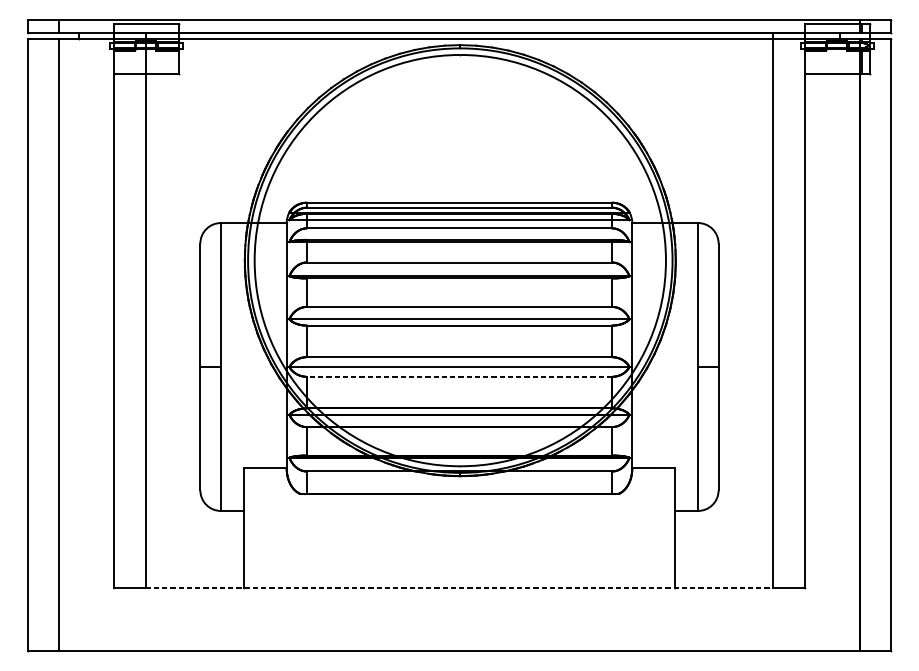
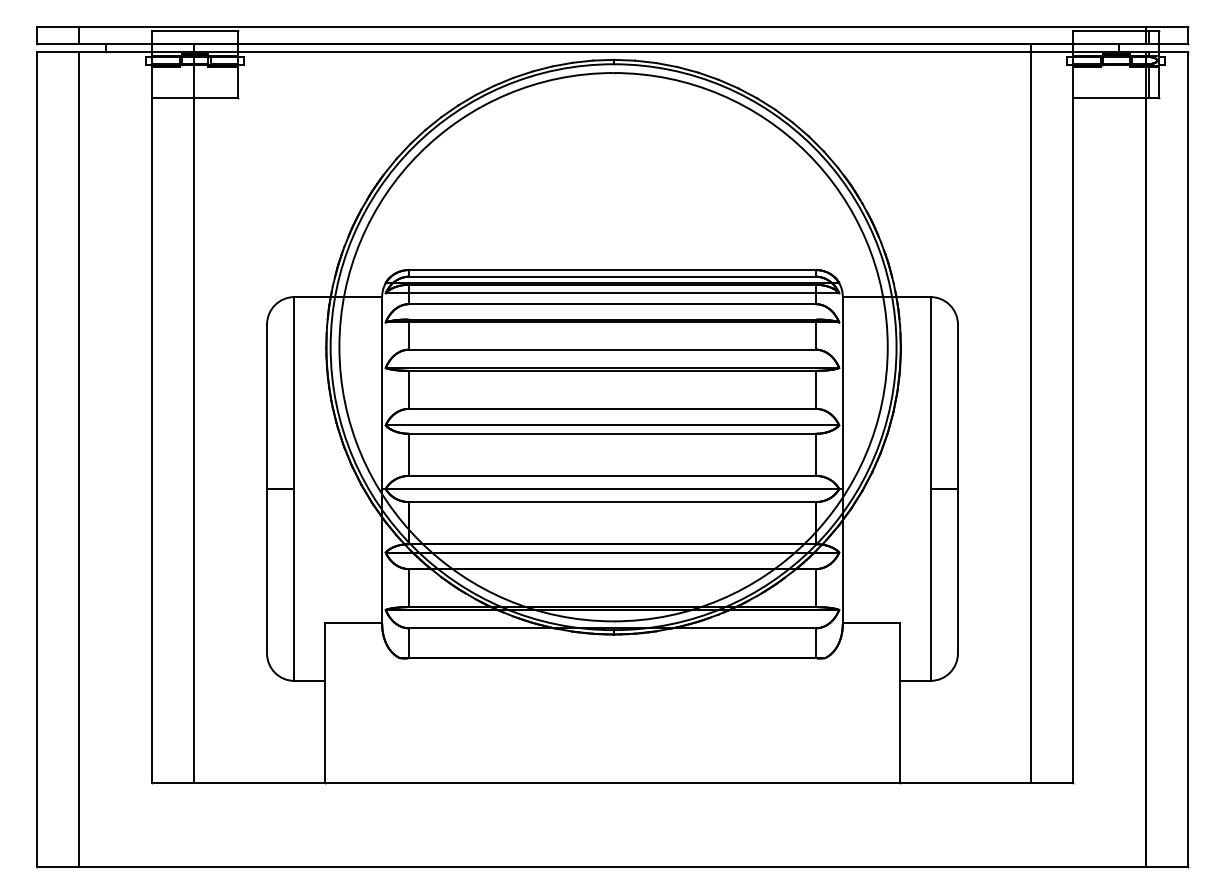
line: (459, 377) -> (612, 502), dashed -> solid
line: (459, 587) -> (612, 783), dashed -> solid

